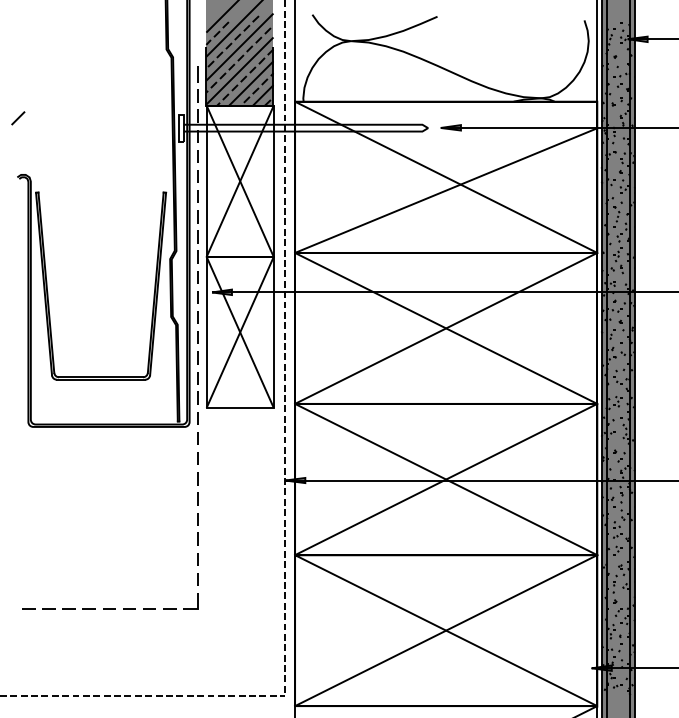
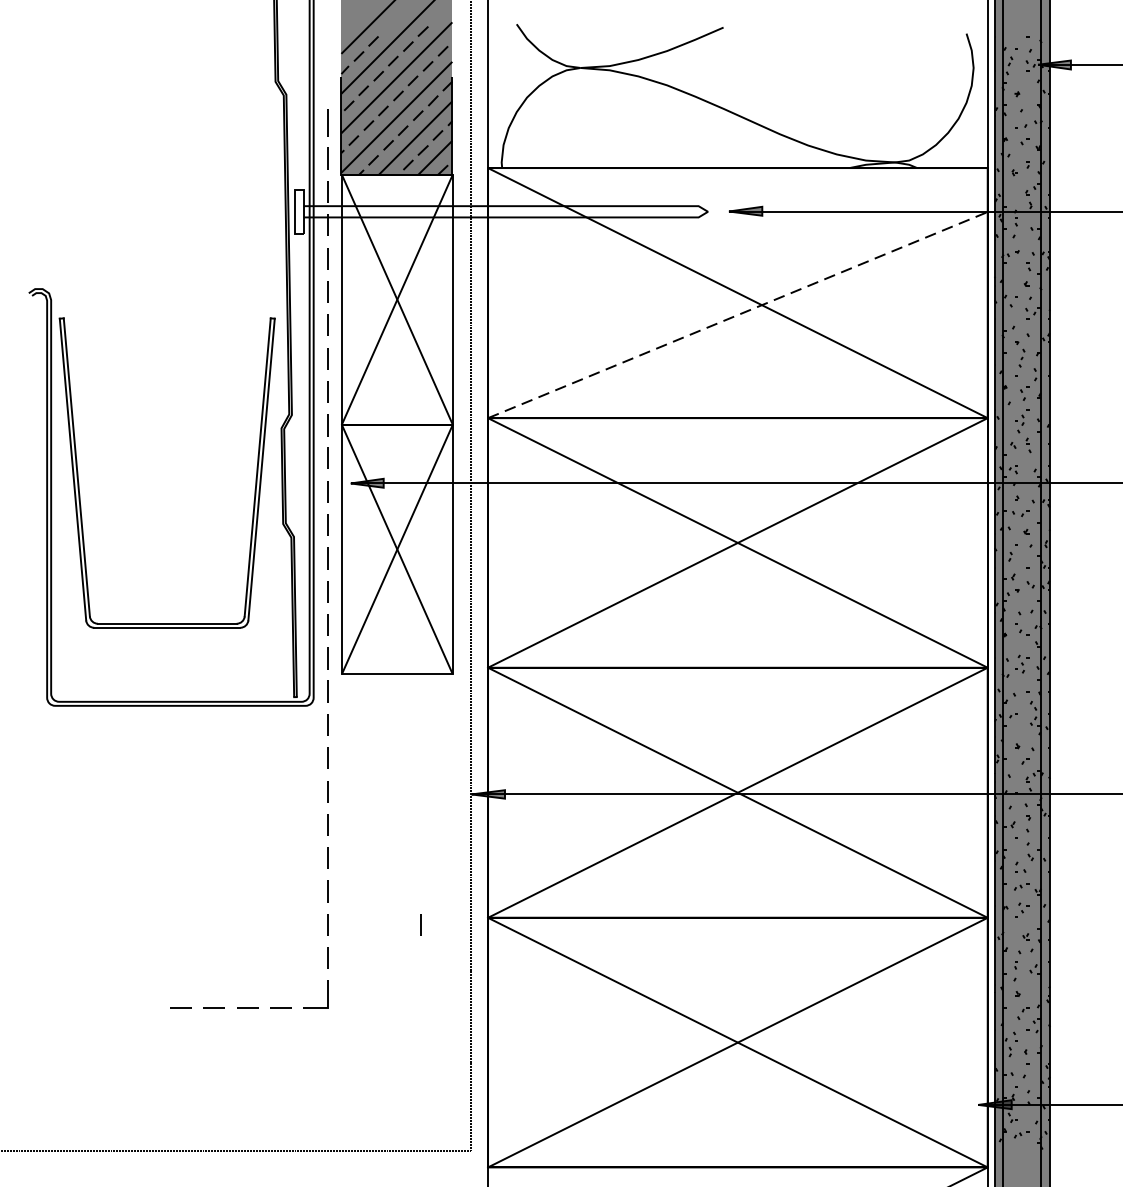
line: (18, 118) -> (30, 195), removed
line: (446, 190) -> (738, 314), solid -> dashed
line: (253, 559) -> (419, 925), added
line: (55, 608) -> (91, 1006), removed

